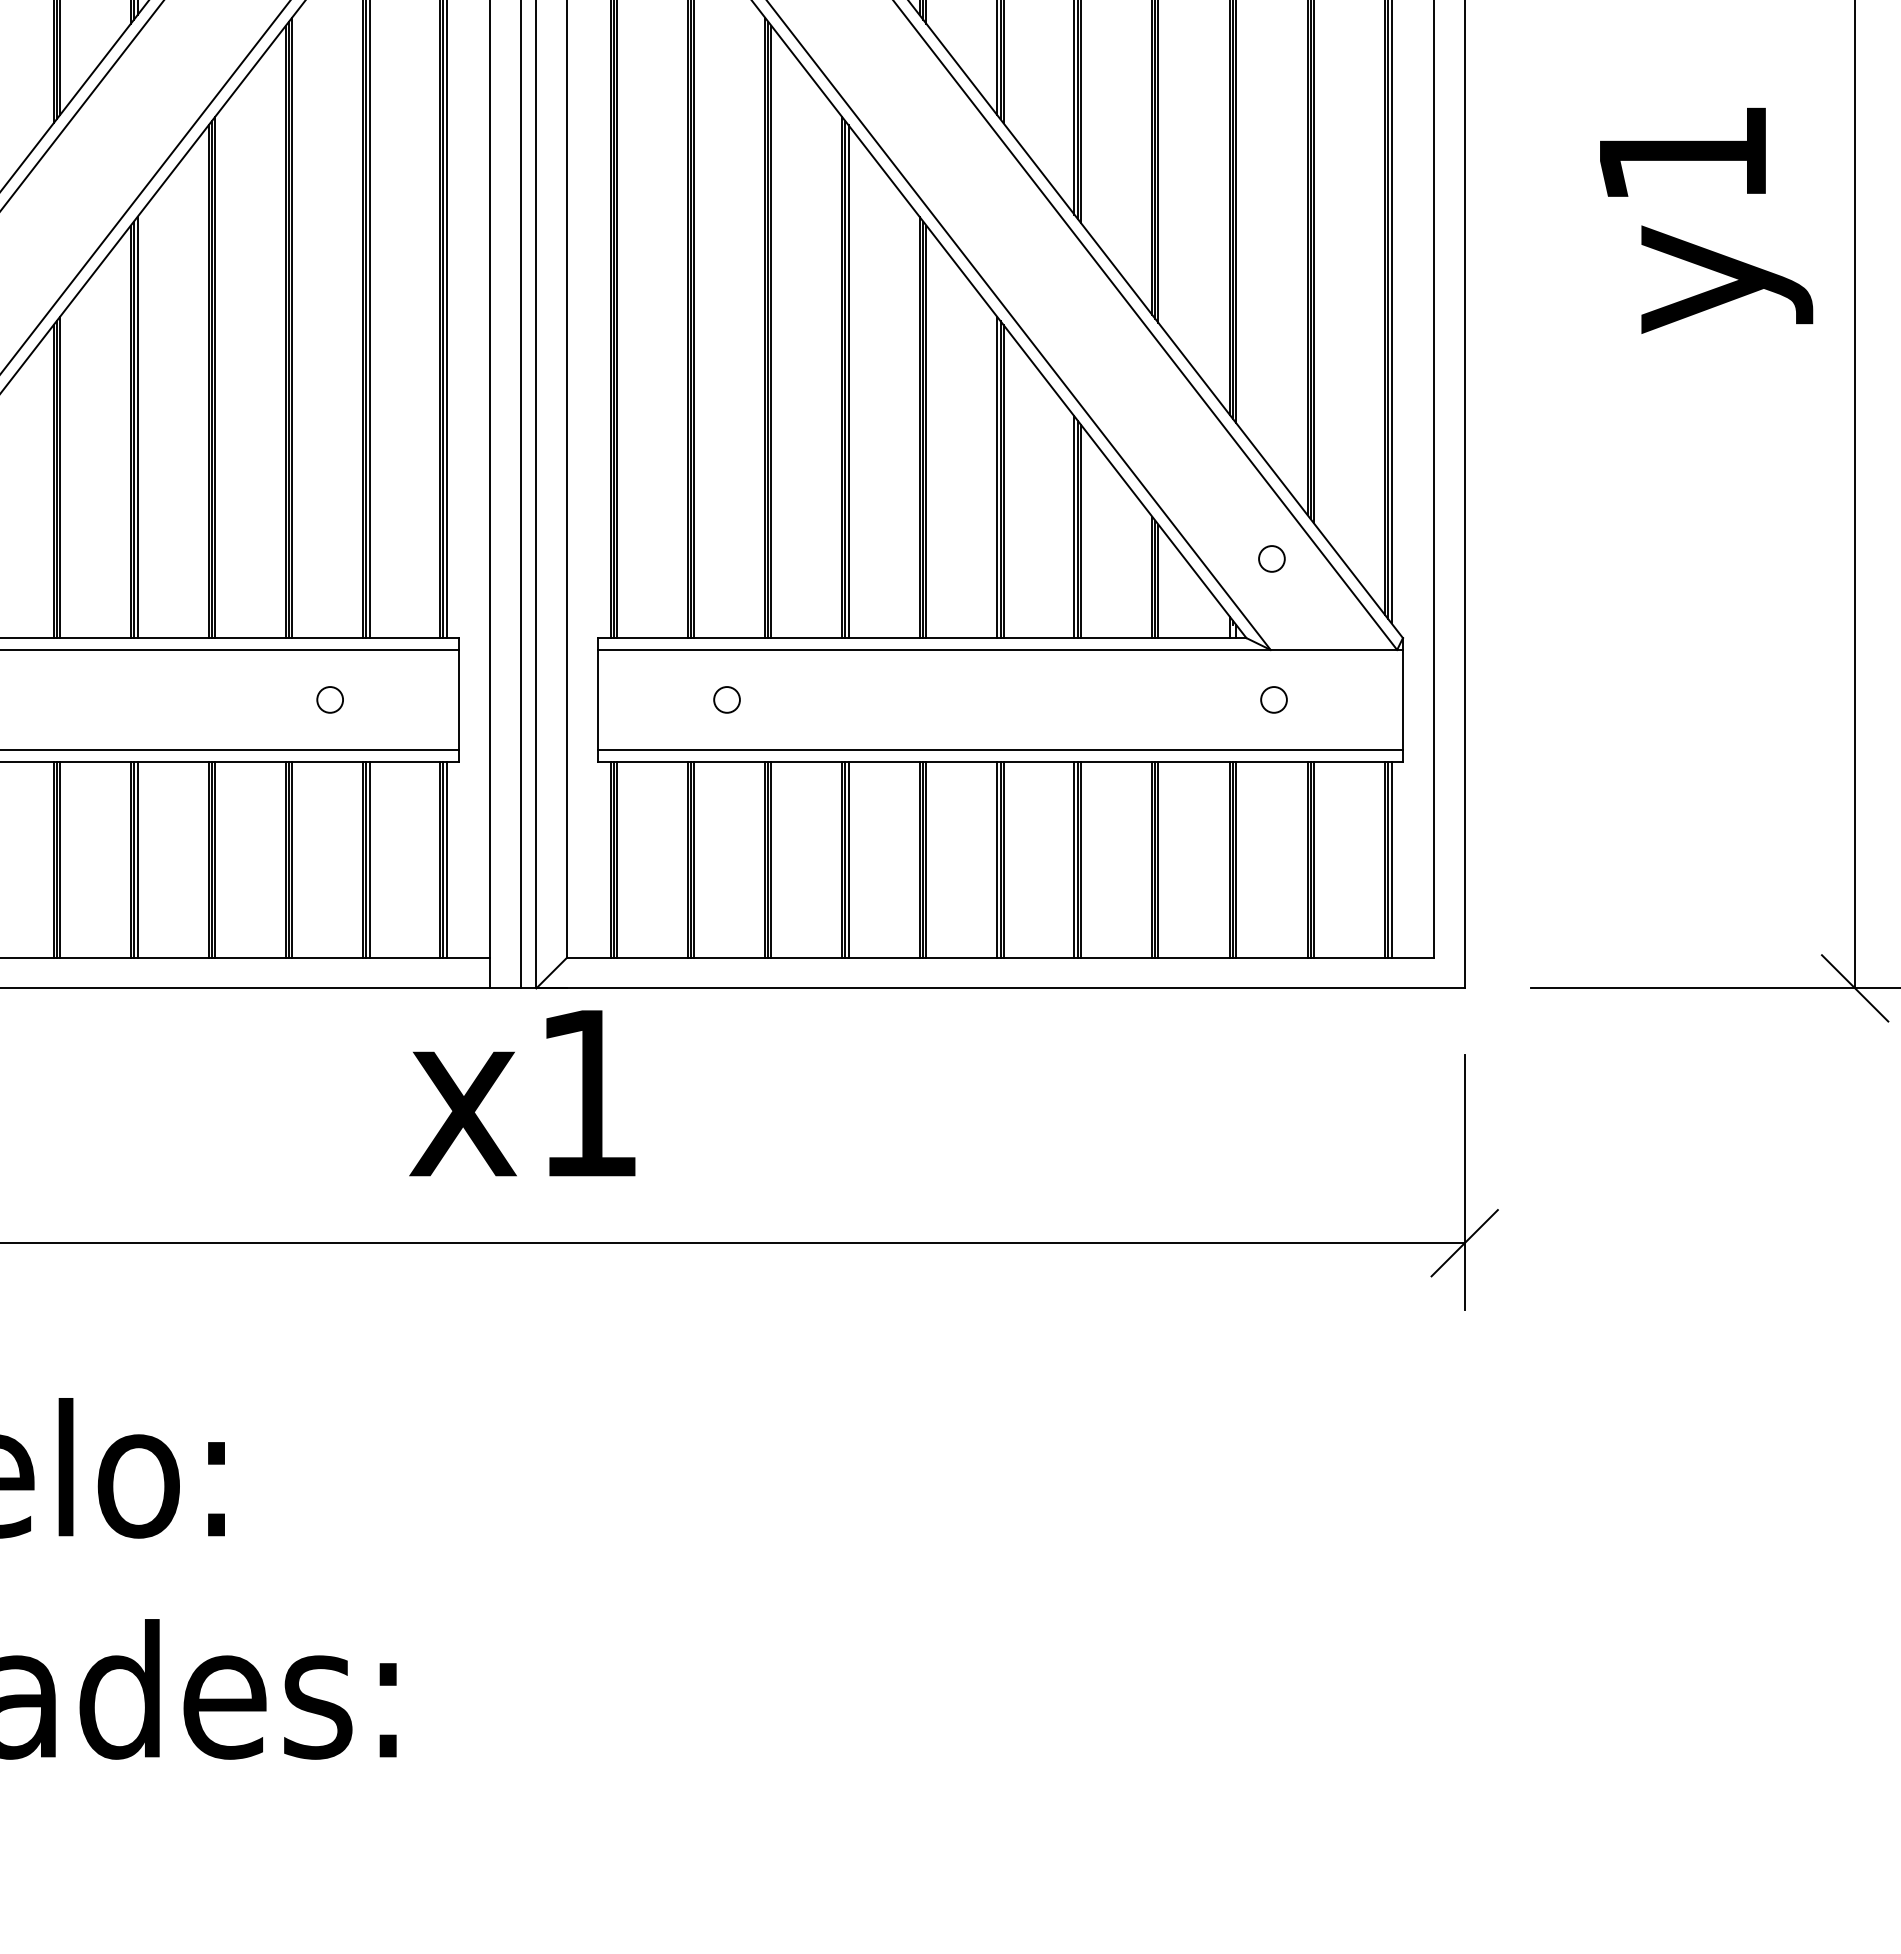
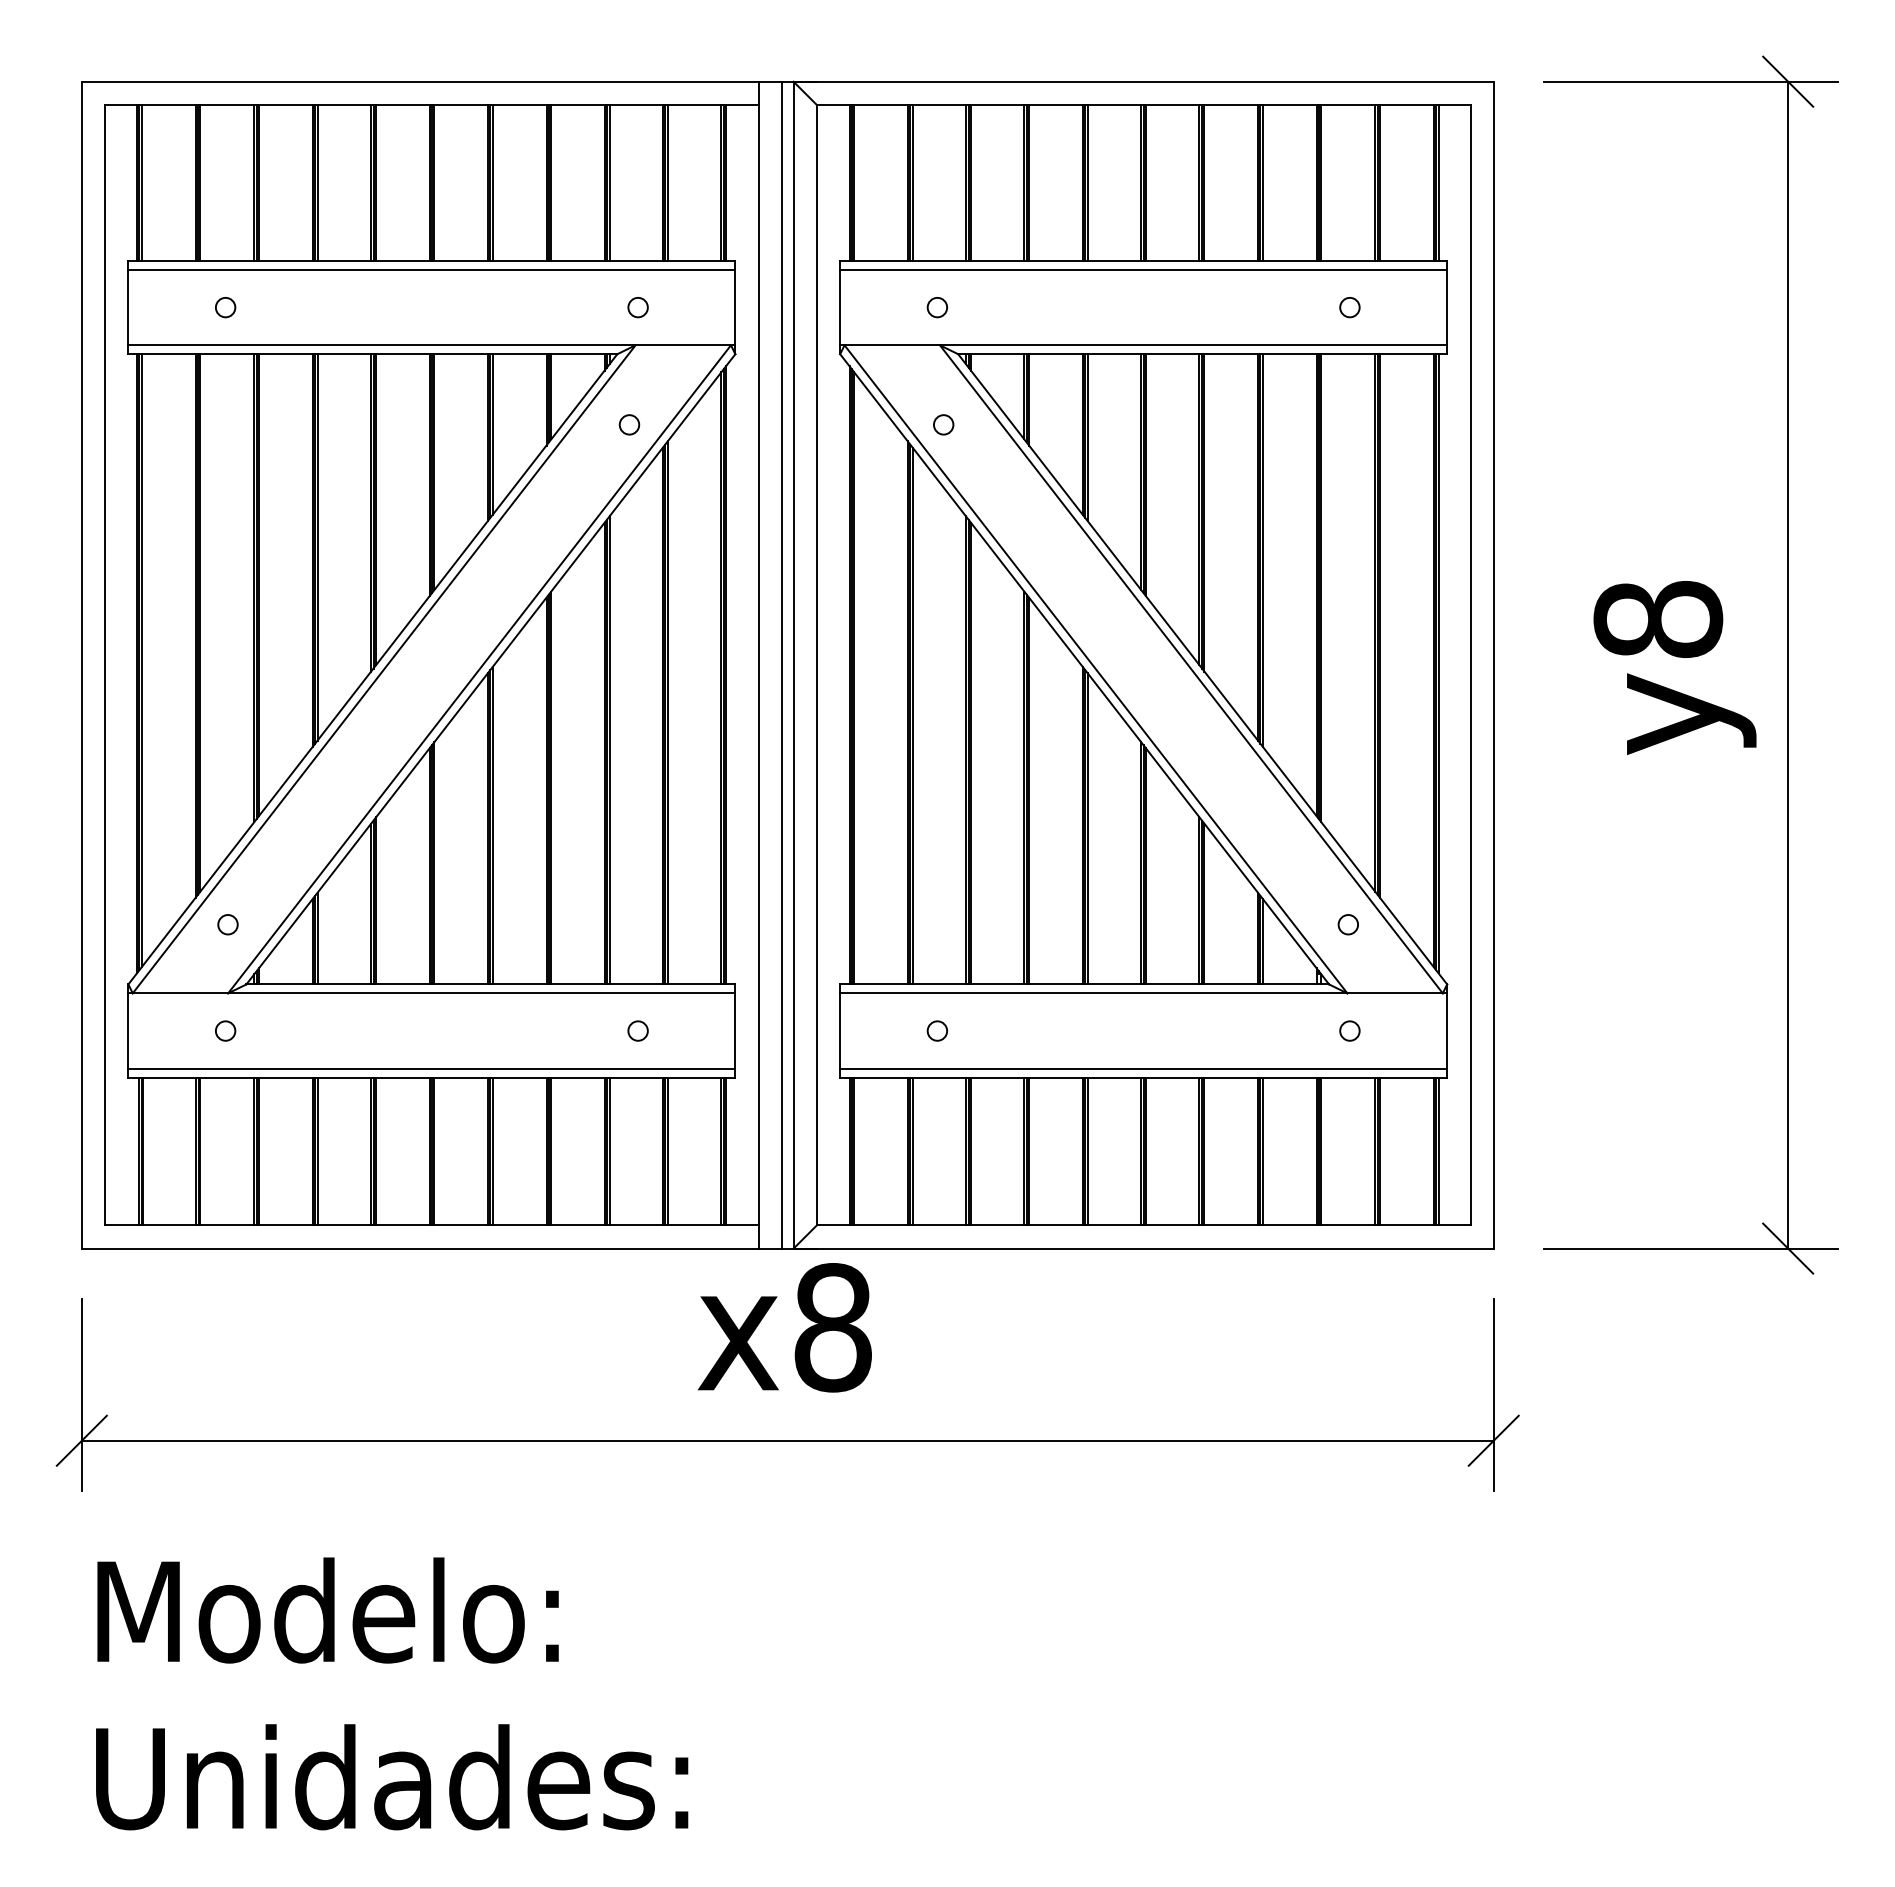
text: (1683, 154) -> (1658, 619), y1 -> y8
text: (587, 1092) -> (832, 1327), x1 -> x8

